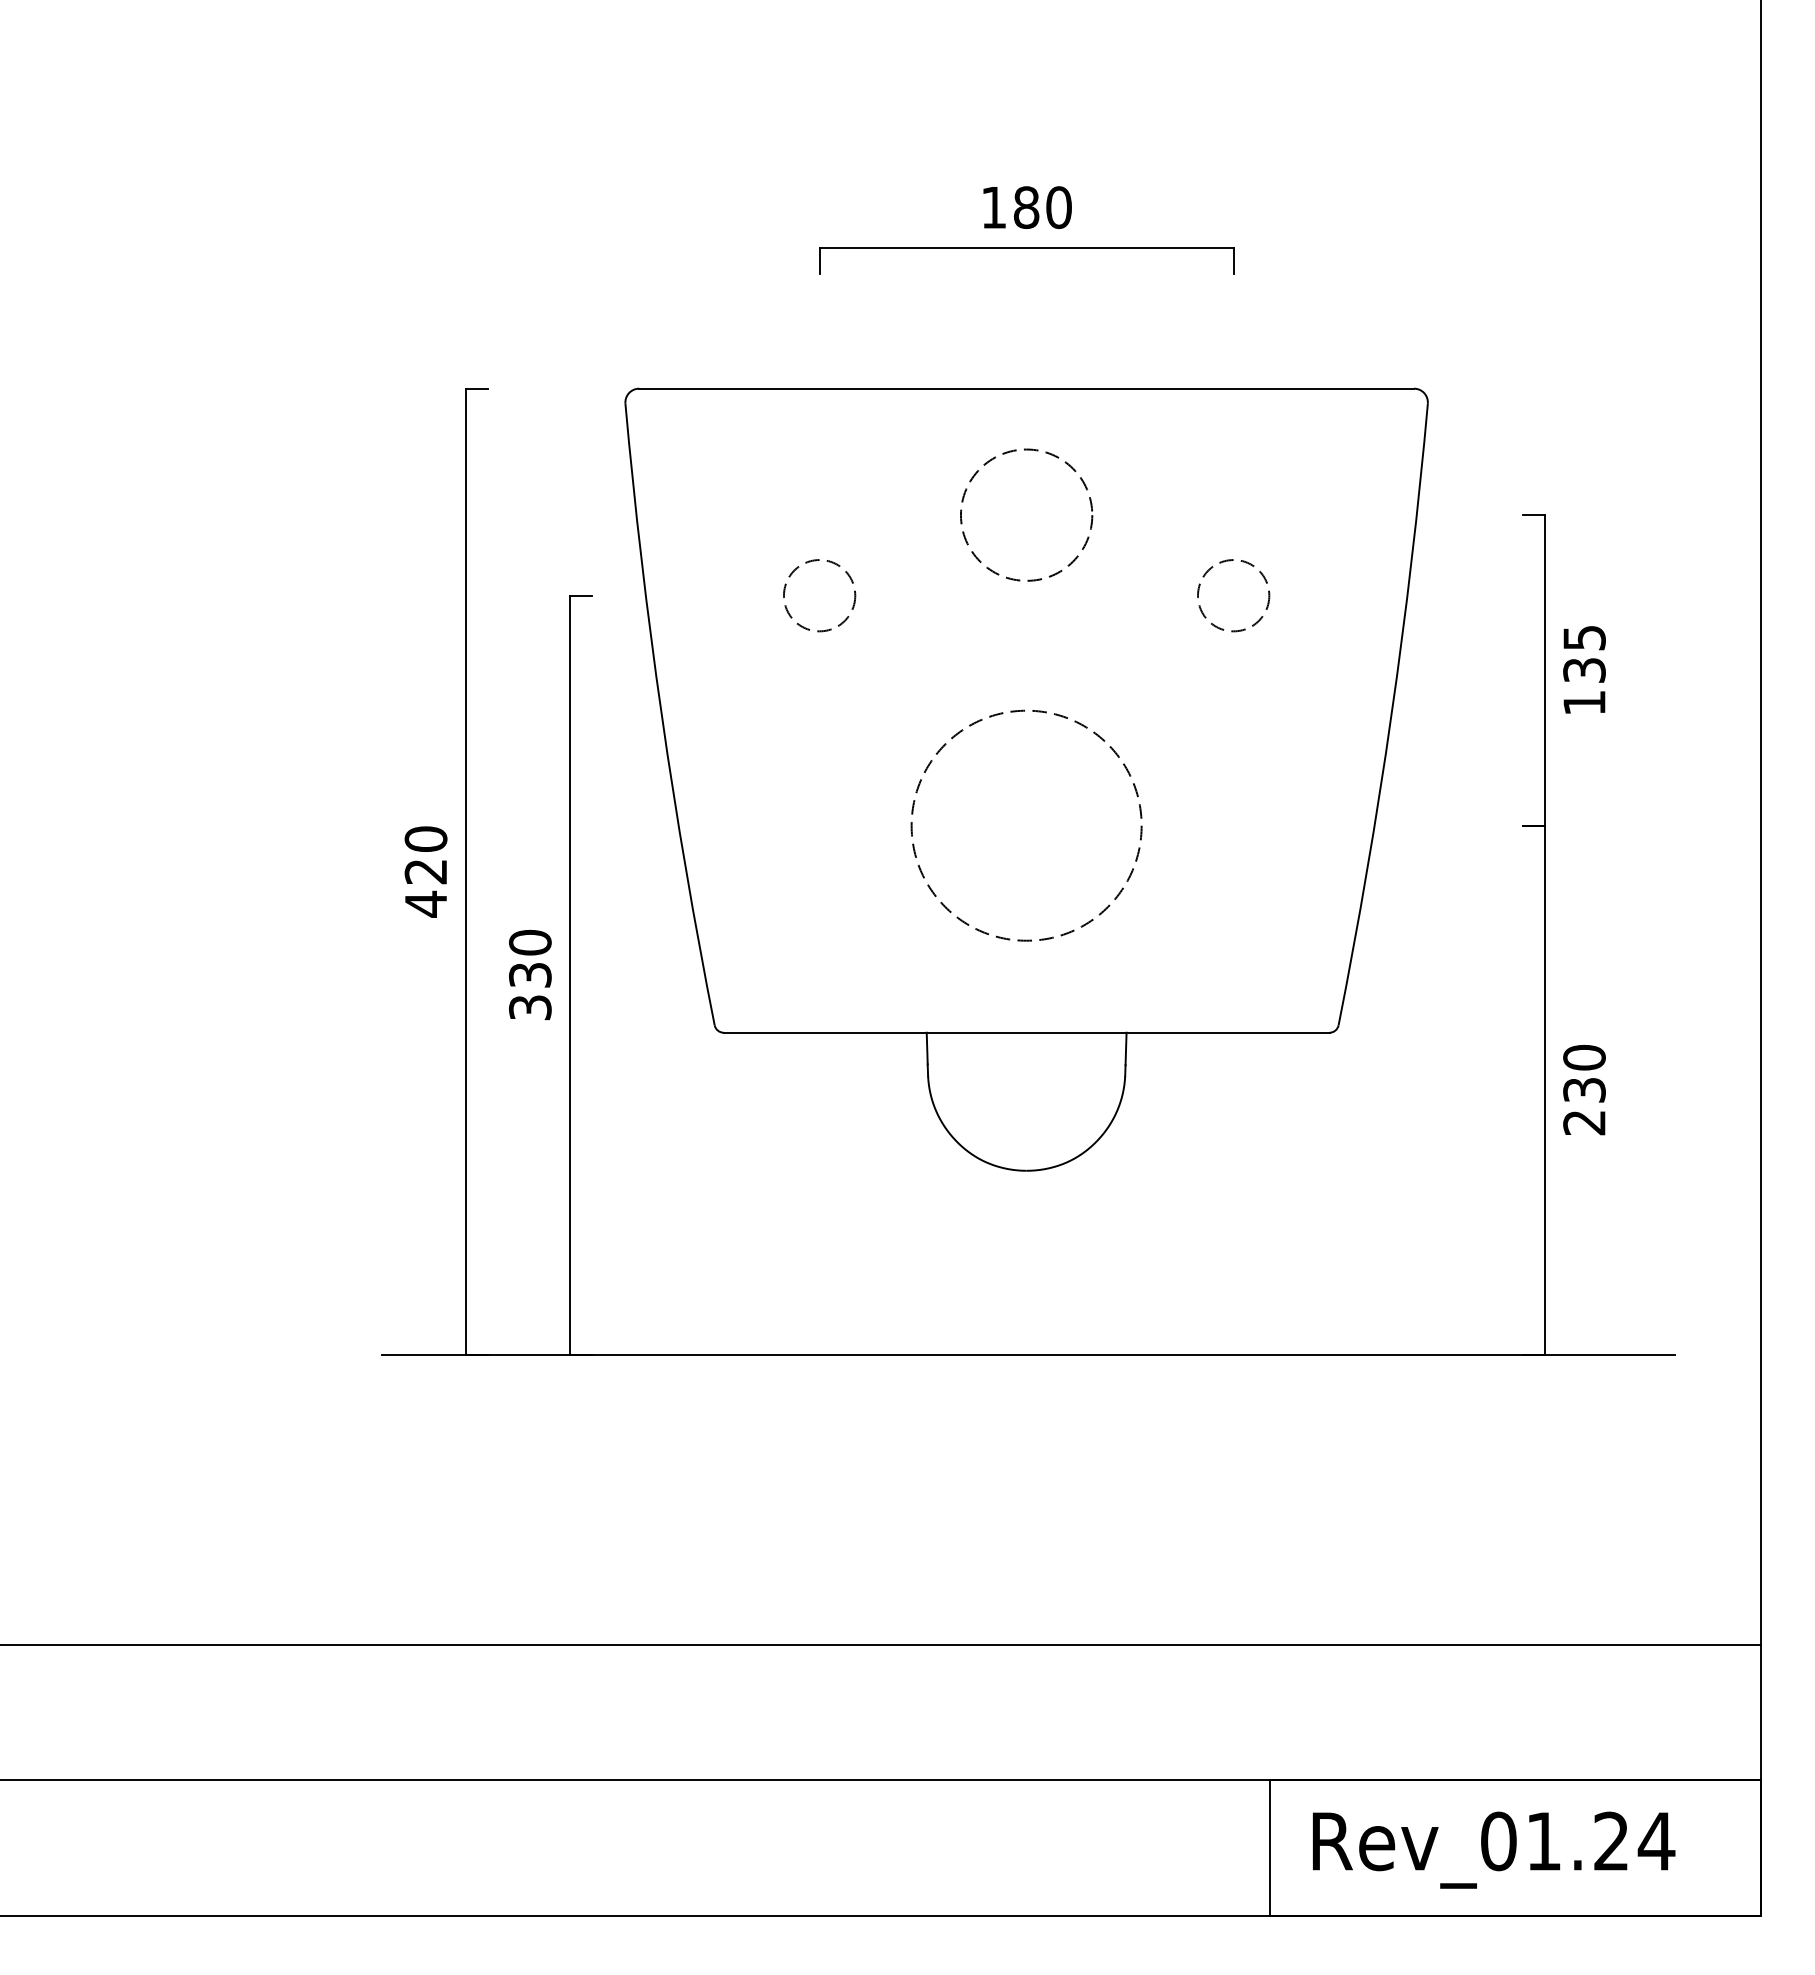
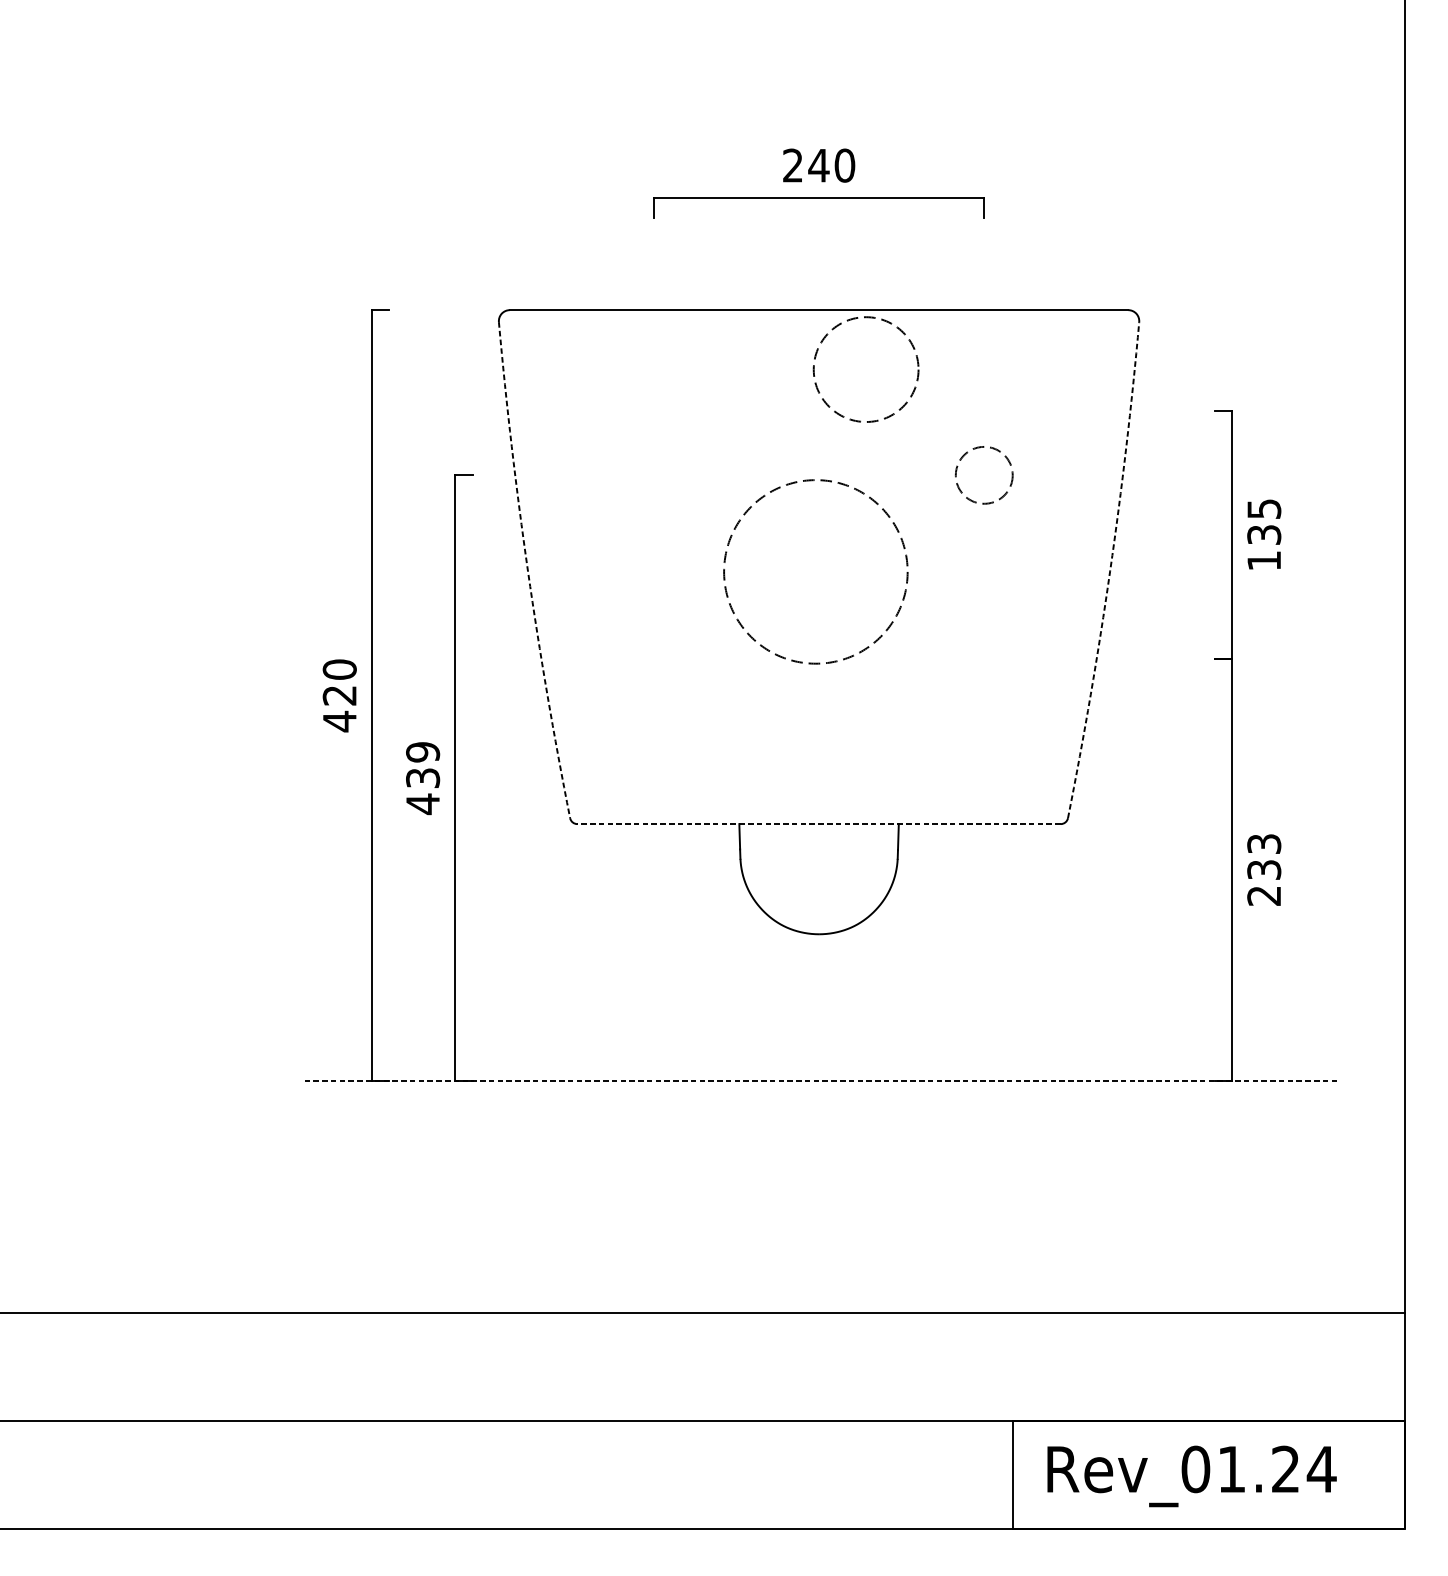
text: (1010, 207) -> (806, 165), 180 -> 240
circle: (1026, 514) -> (866, 369), moved
circle: (819, 595) -> (653, 475), removed
arc: (661, 715) -> (527, 570), solid -> dashed
arc: (1391, 715) -> (1110, 570), solid -> dashed
circle: (1026, 825) -> (815, 571), moved
text: (530, 975) -> (423, 778), 330 -> 439
line: (1026, 1032) -> (818, 823), solid -> dashed
text: (1584, 1057) -> (1264, 843), 230 -> 233
line: (1028, 1354) -> (820, 1080), solid -> dashed

